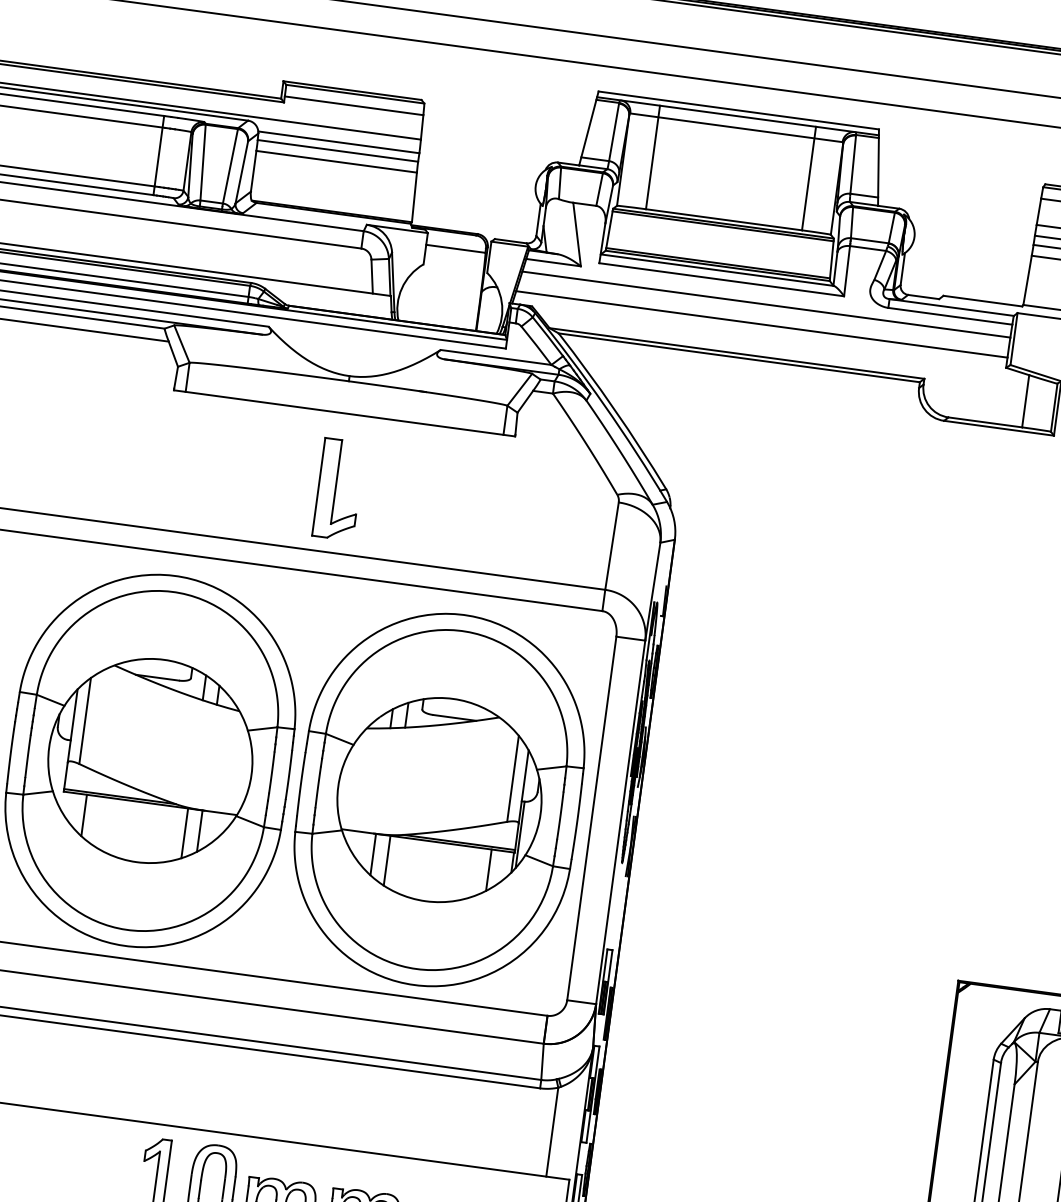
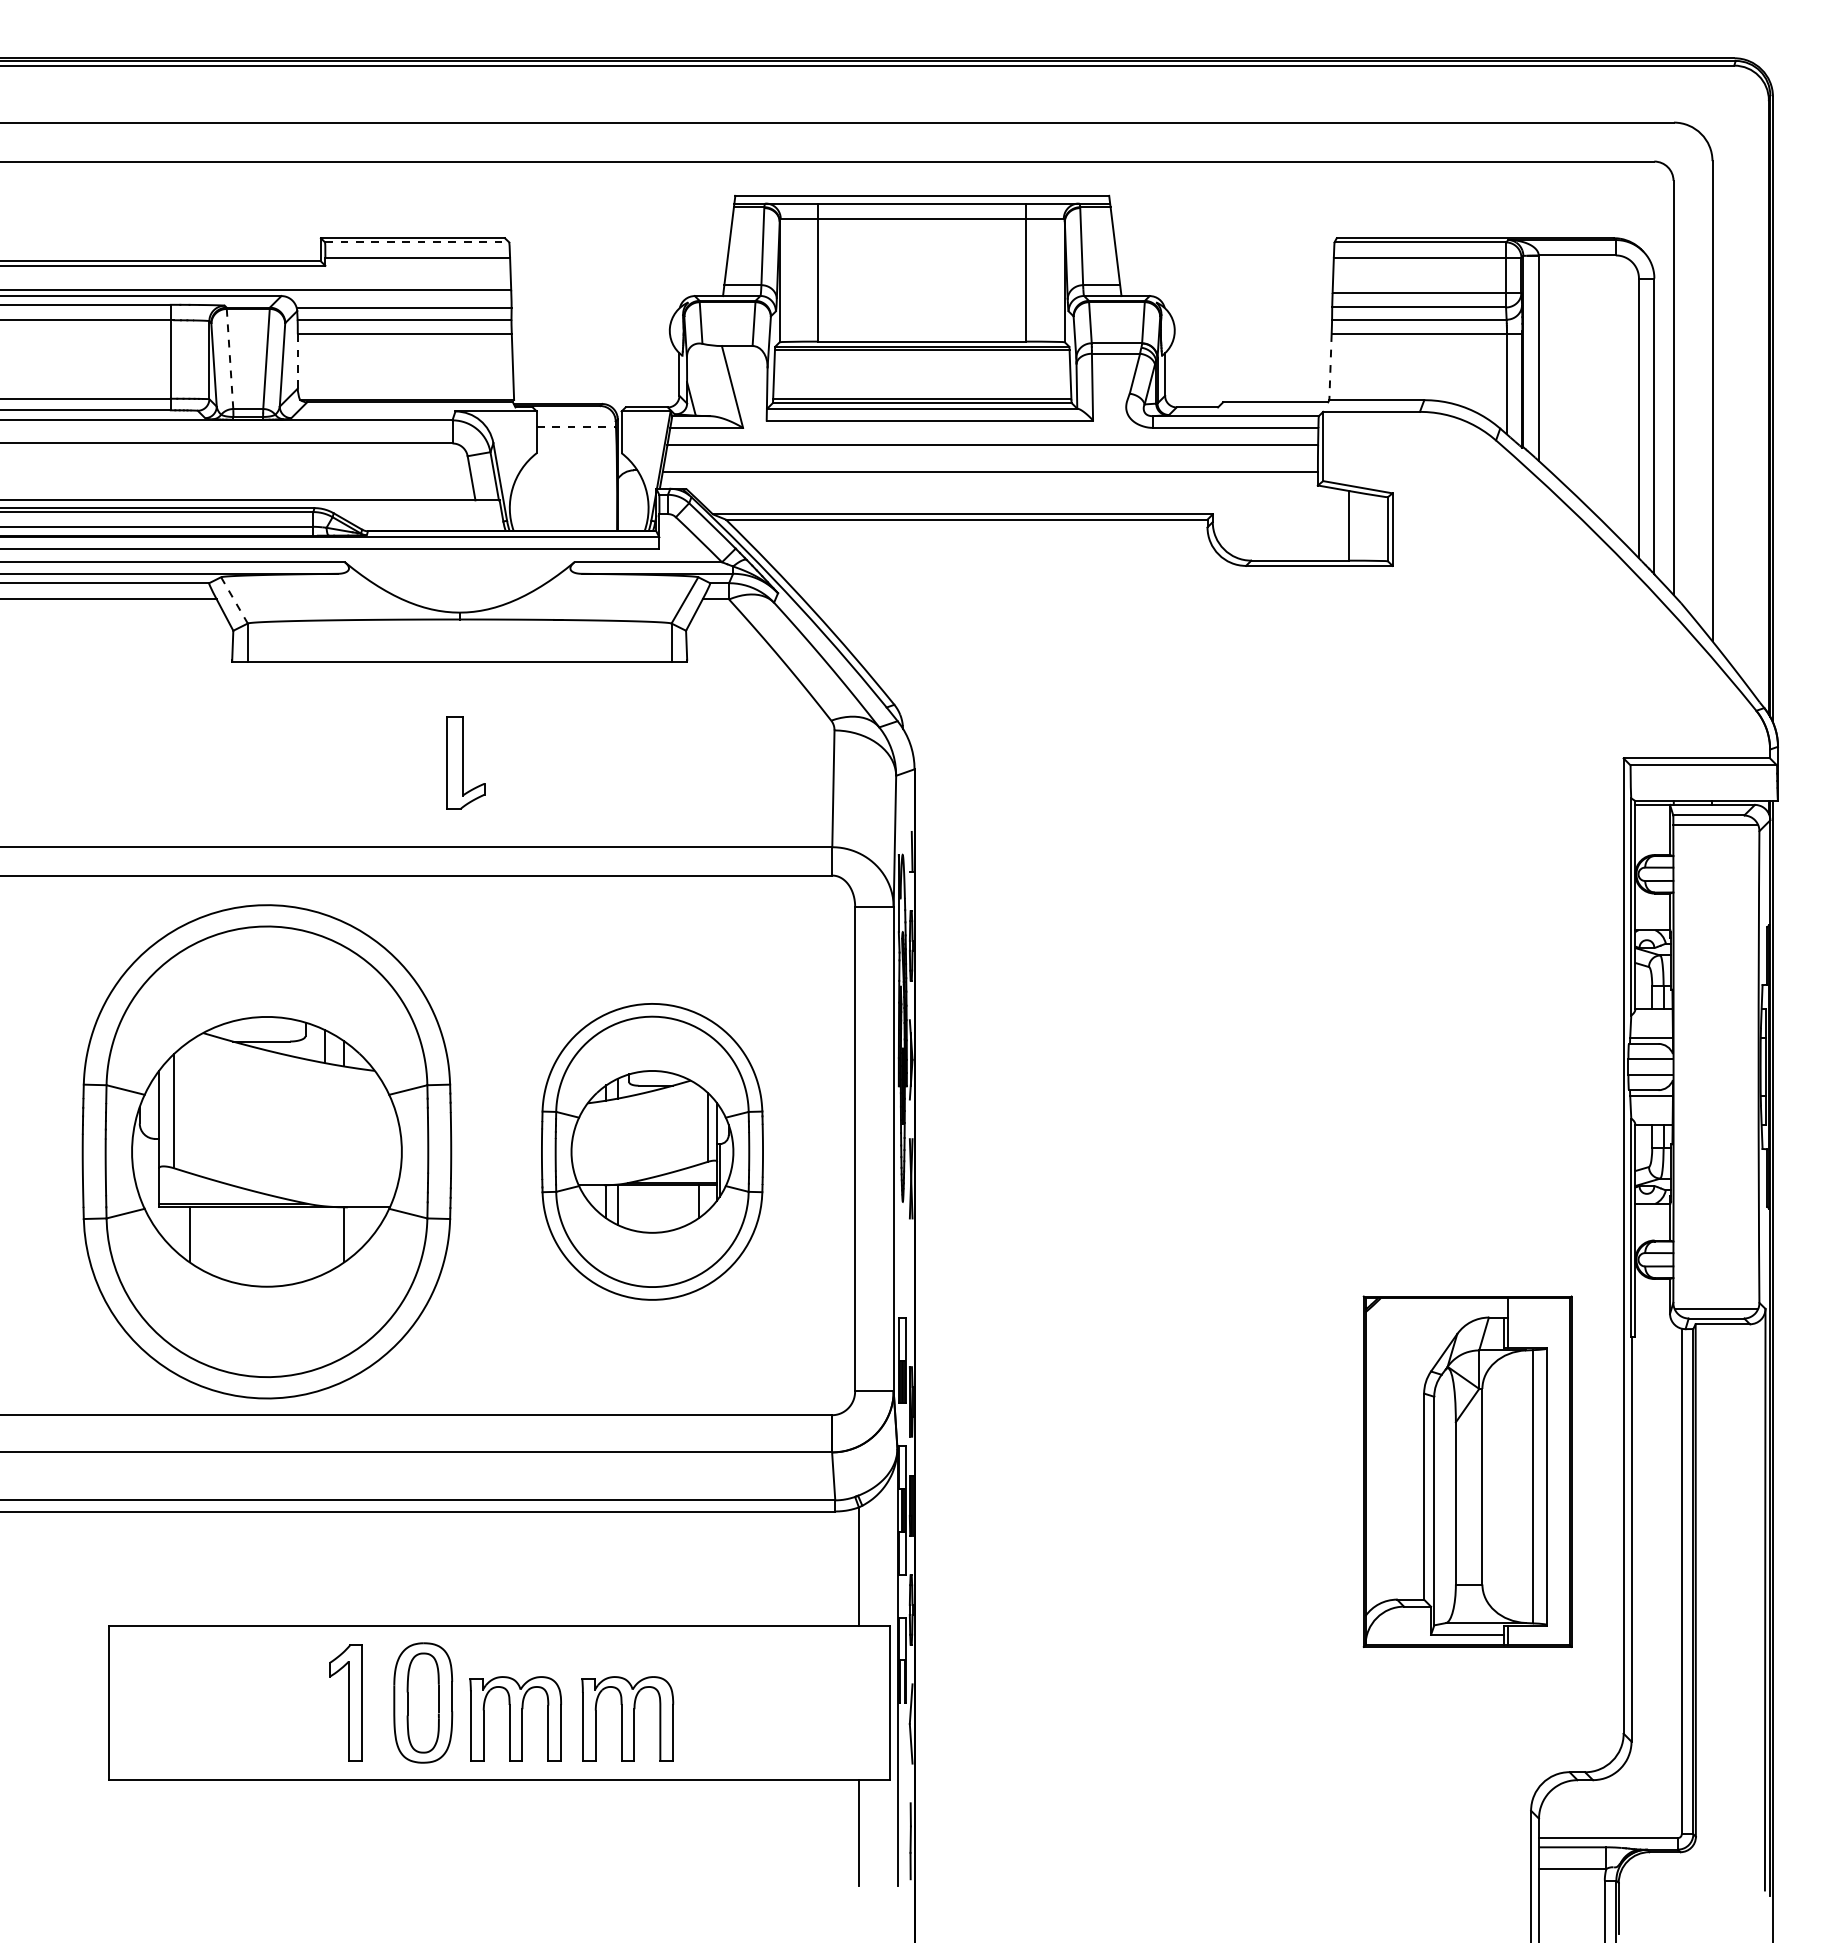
line: (355, 94) -> (417, 242), solid -> dashed
line: (203, 162) -> (230, 358), solid -> dashed
line: (253, 171) -> (297, 361), solid -> dashed
line: (455, 249) -> (576, 427), solid -> dashed
line: (1027, 280) -> (1330, 367), solid -> dashed
line: (181, 344) -> (234, 600), solid -> dashed
part: (338, 489) -> (465, 762), size x0.7
part: (439, 799) -> (652, 1151), size x0.6
line: (184, 833) -> (324, 1240), removed

